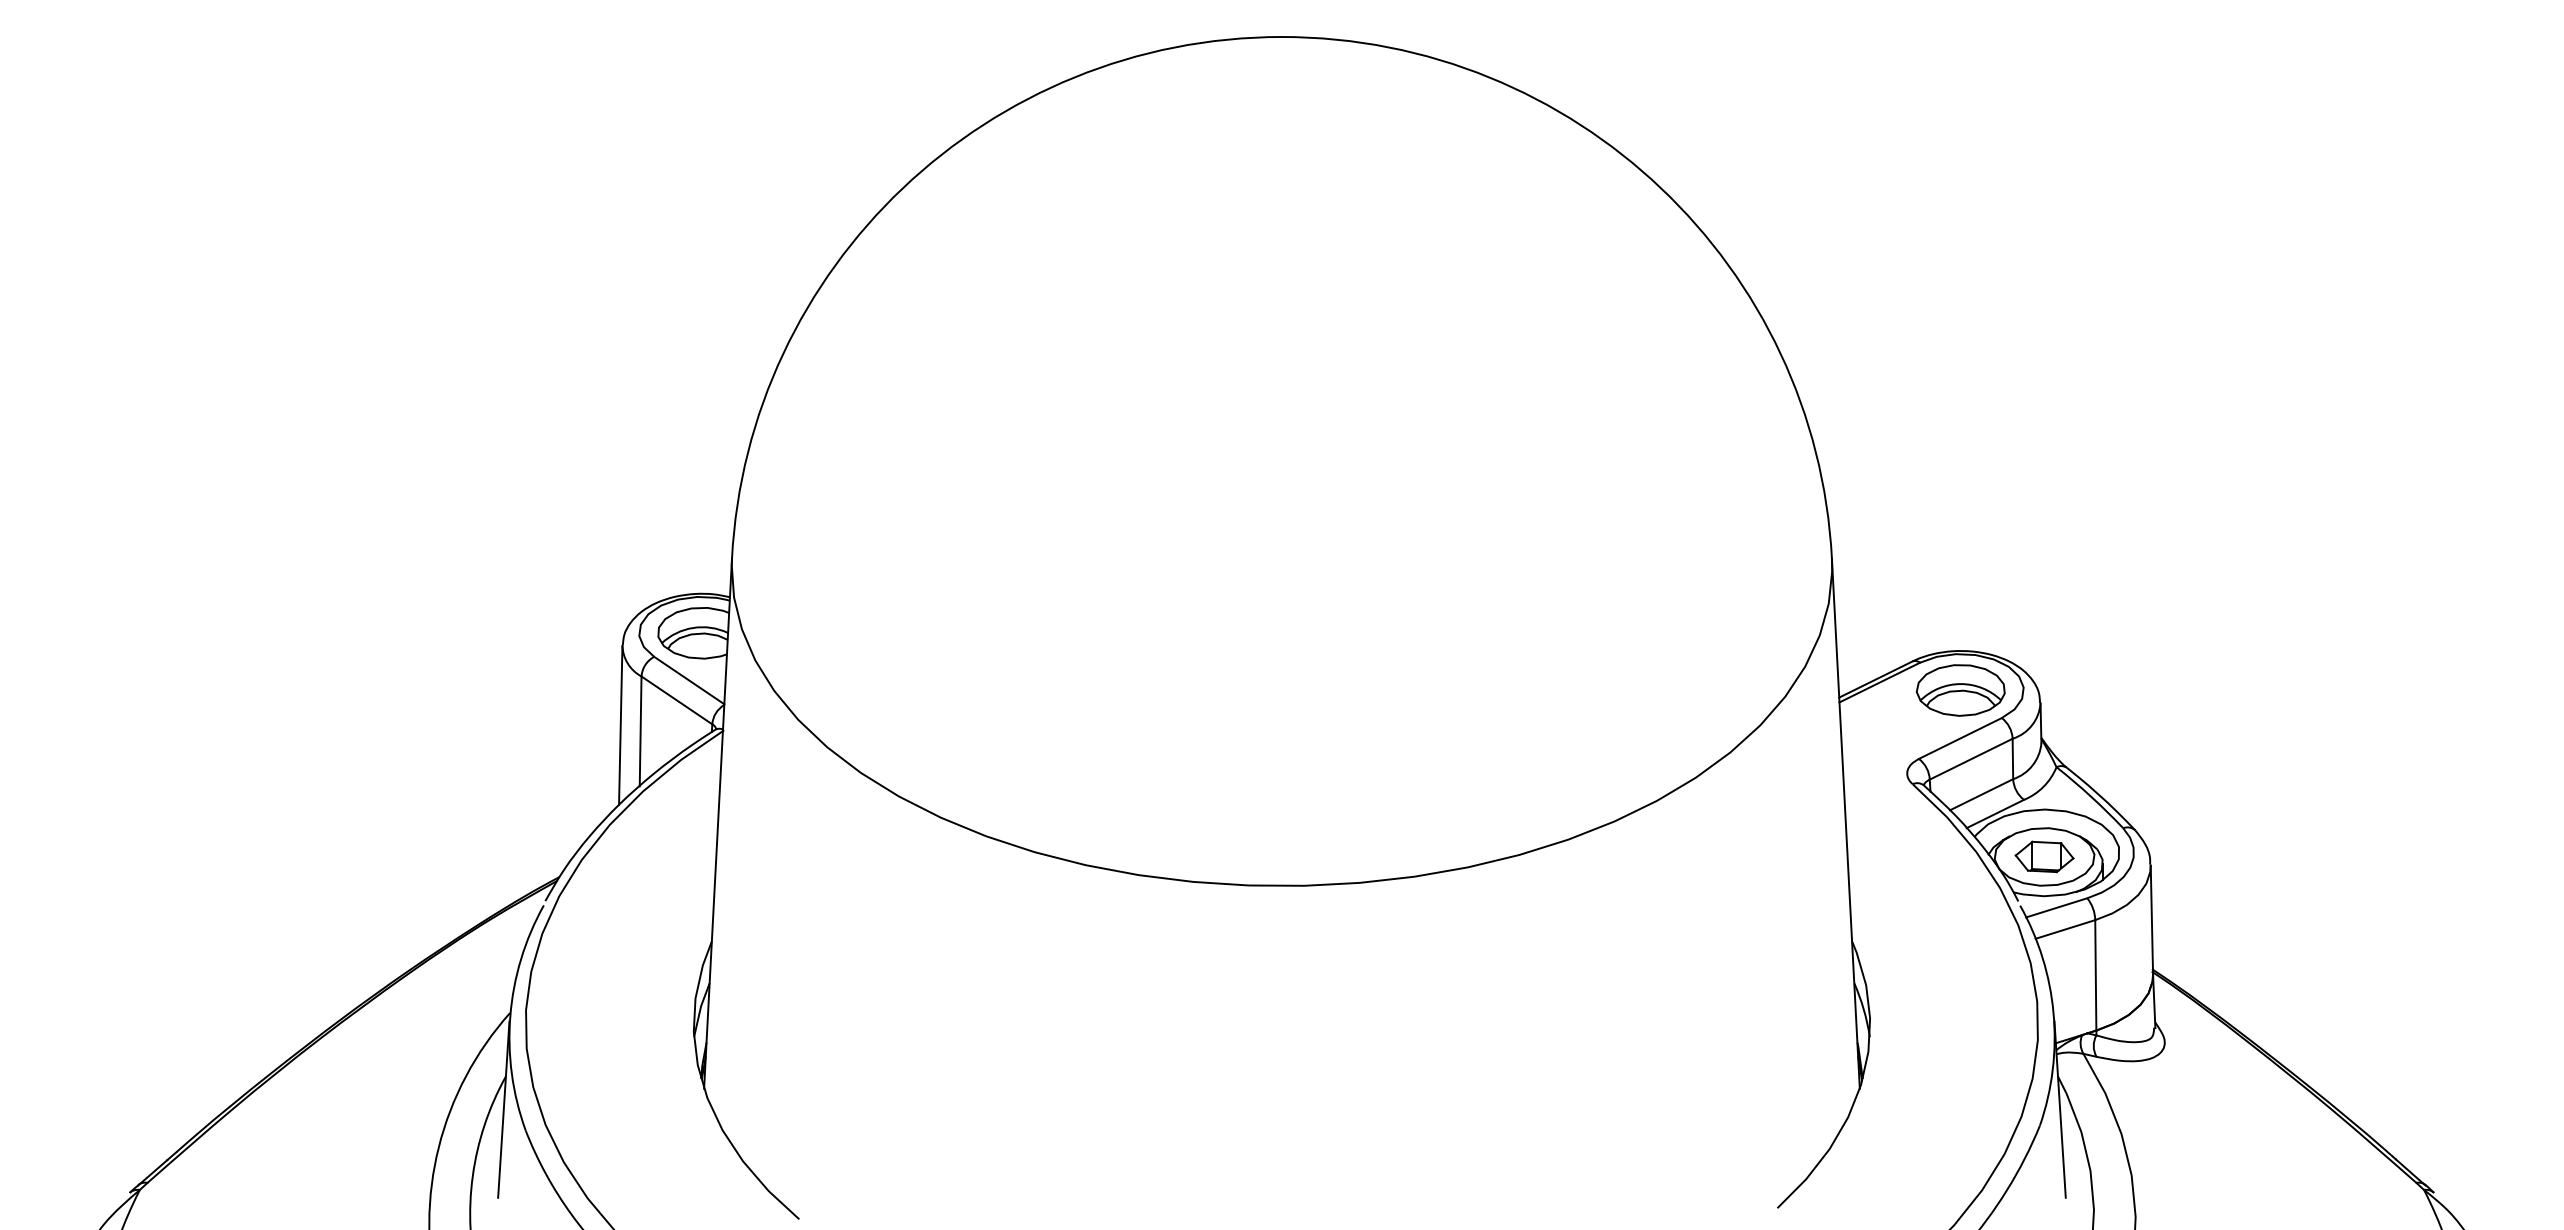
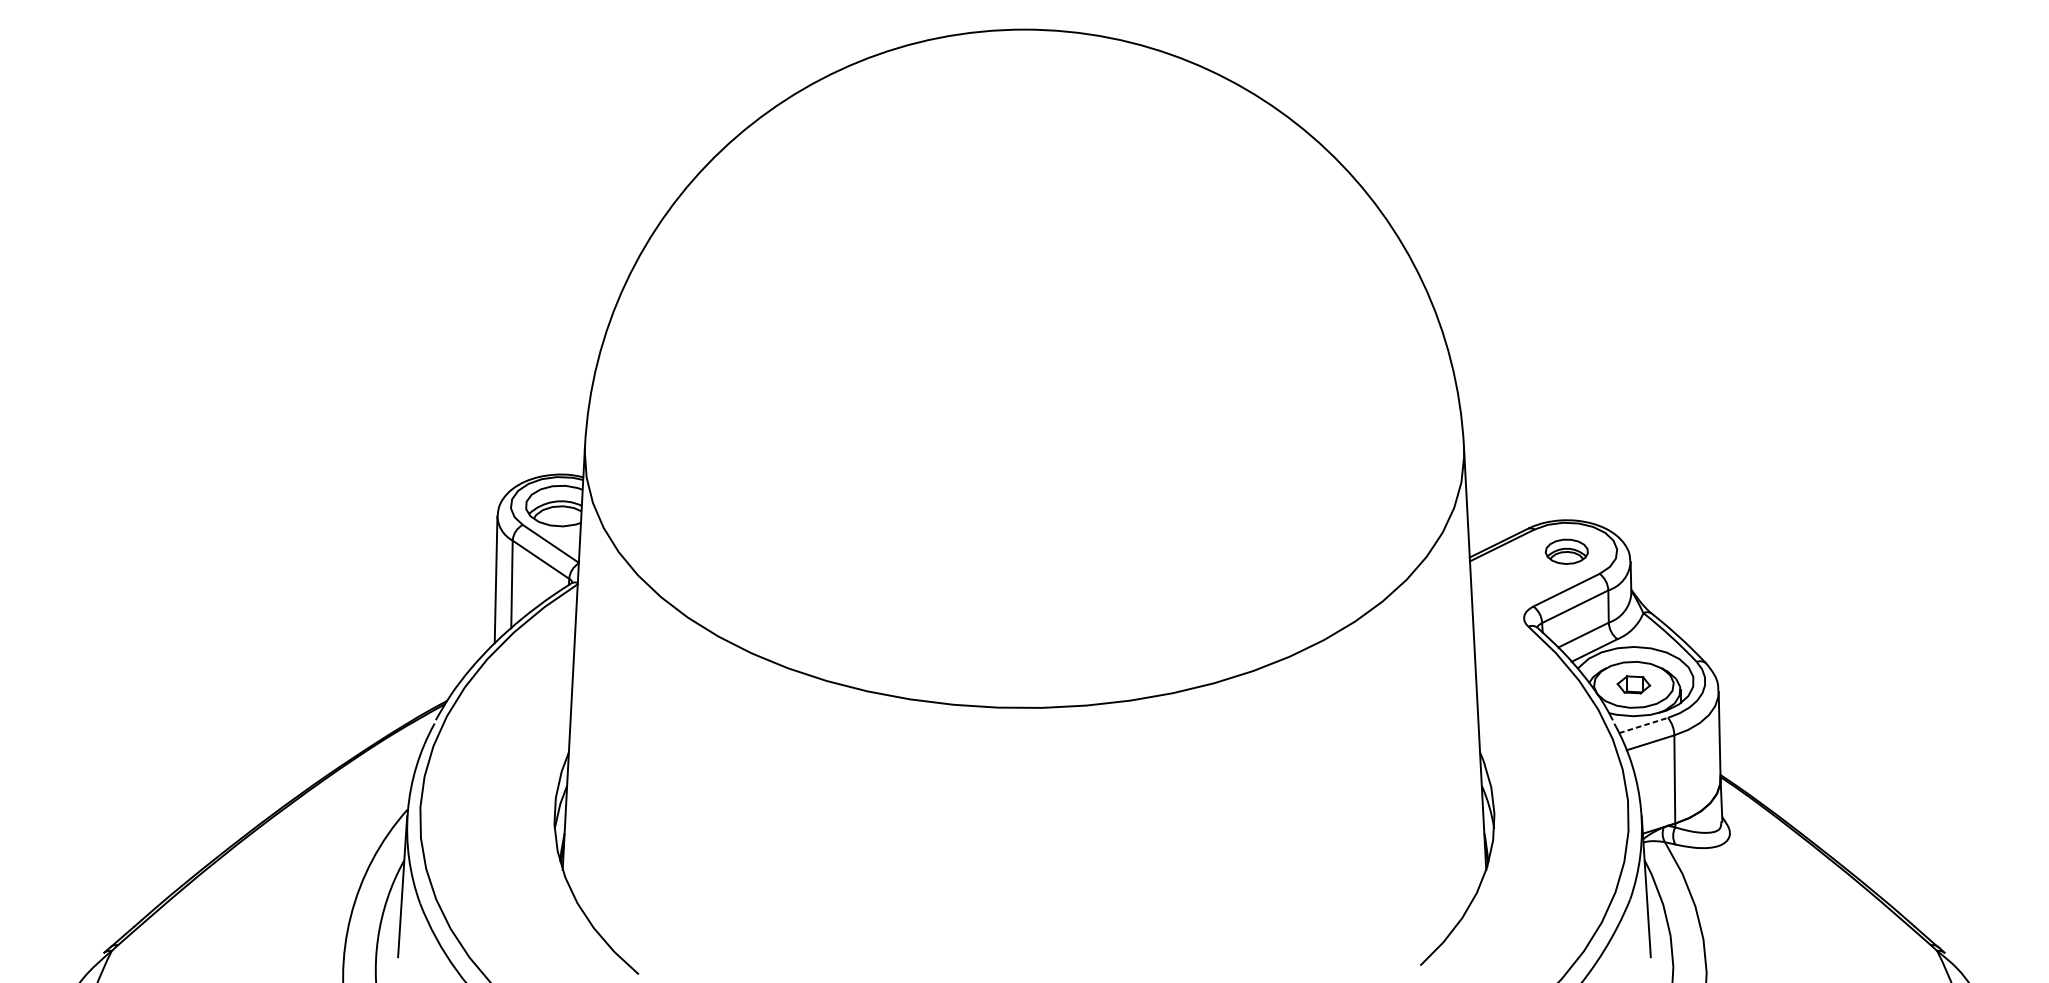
part: (1960, 690) -> (1566, 551), size x0.6
part: (2044, 856) -> (1633, 684), size x0.7
line: (2057, 907) -> (1644, 725), solid -> dashed

